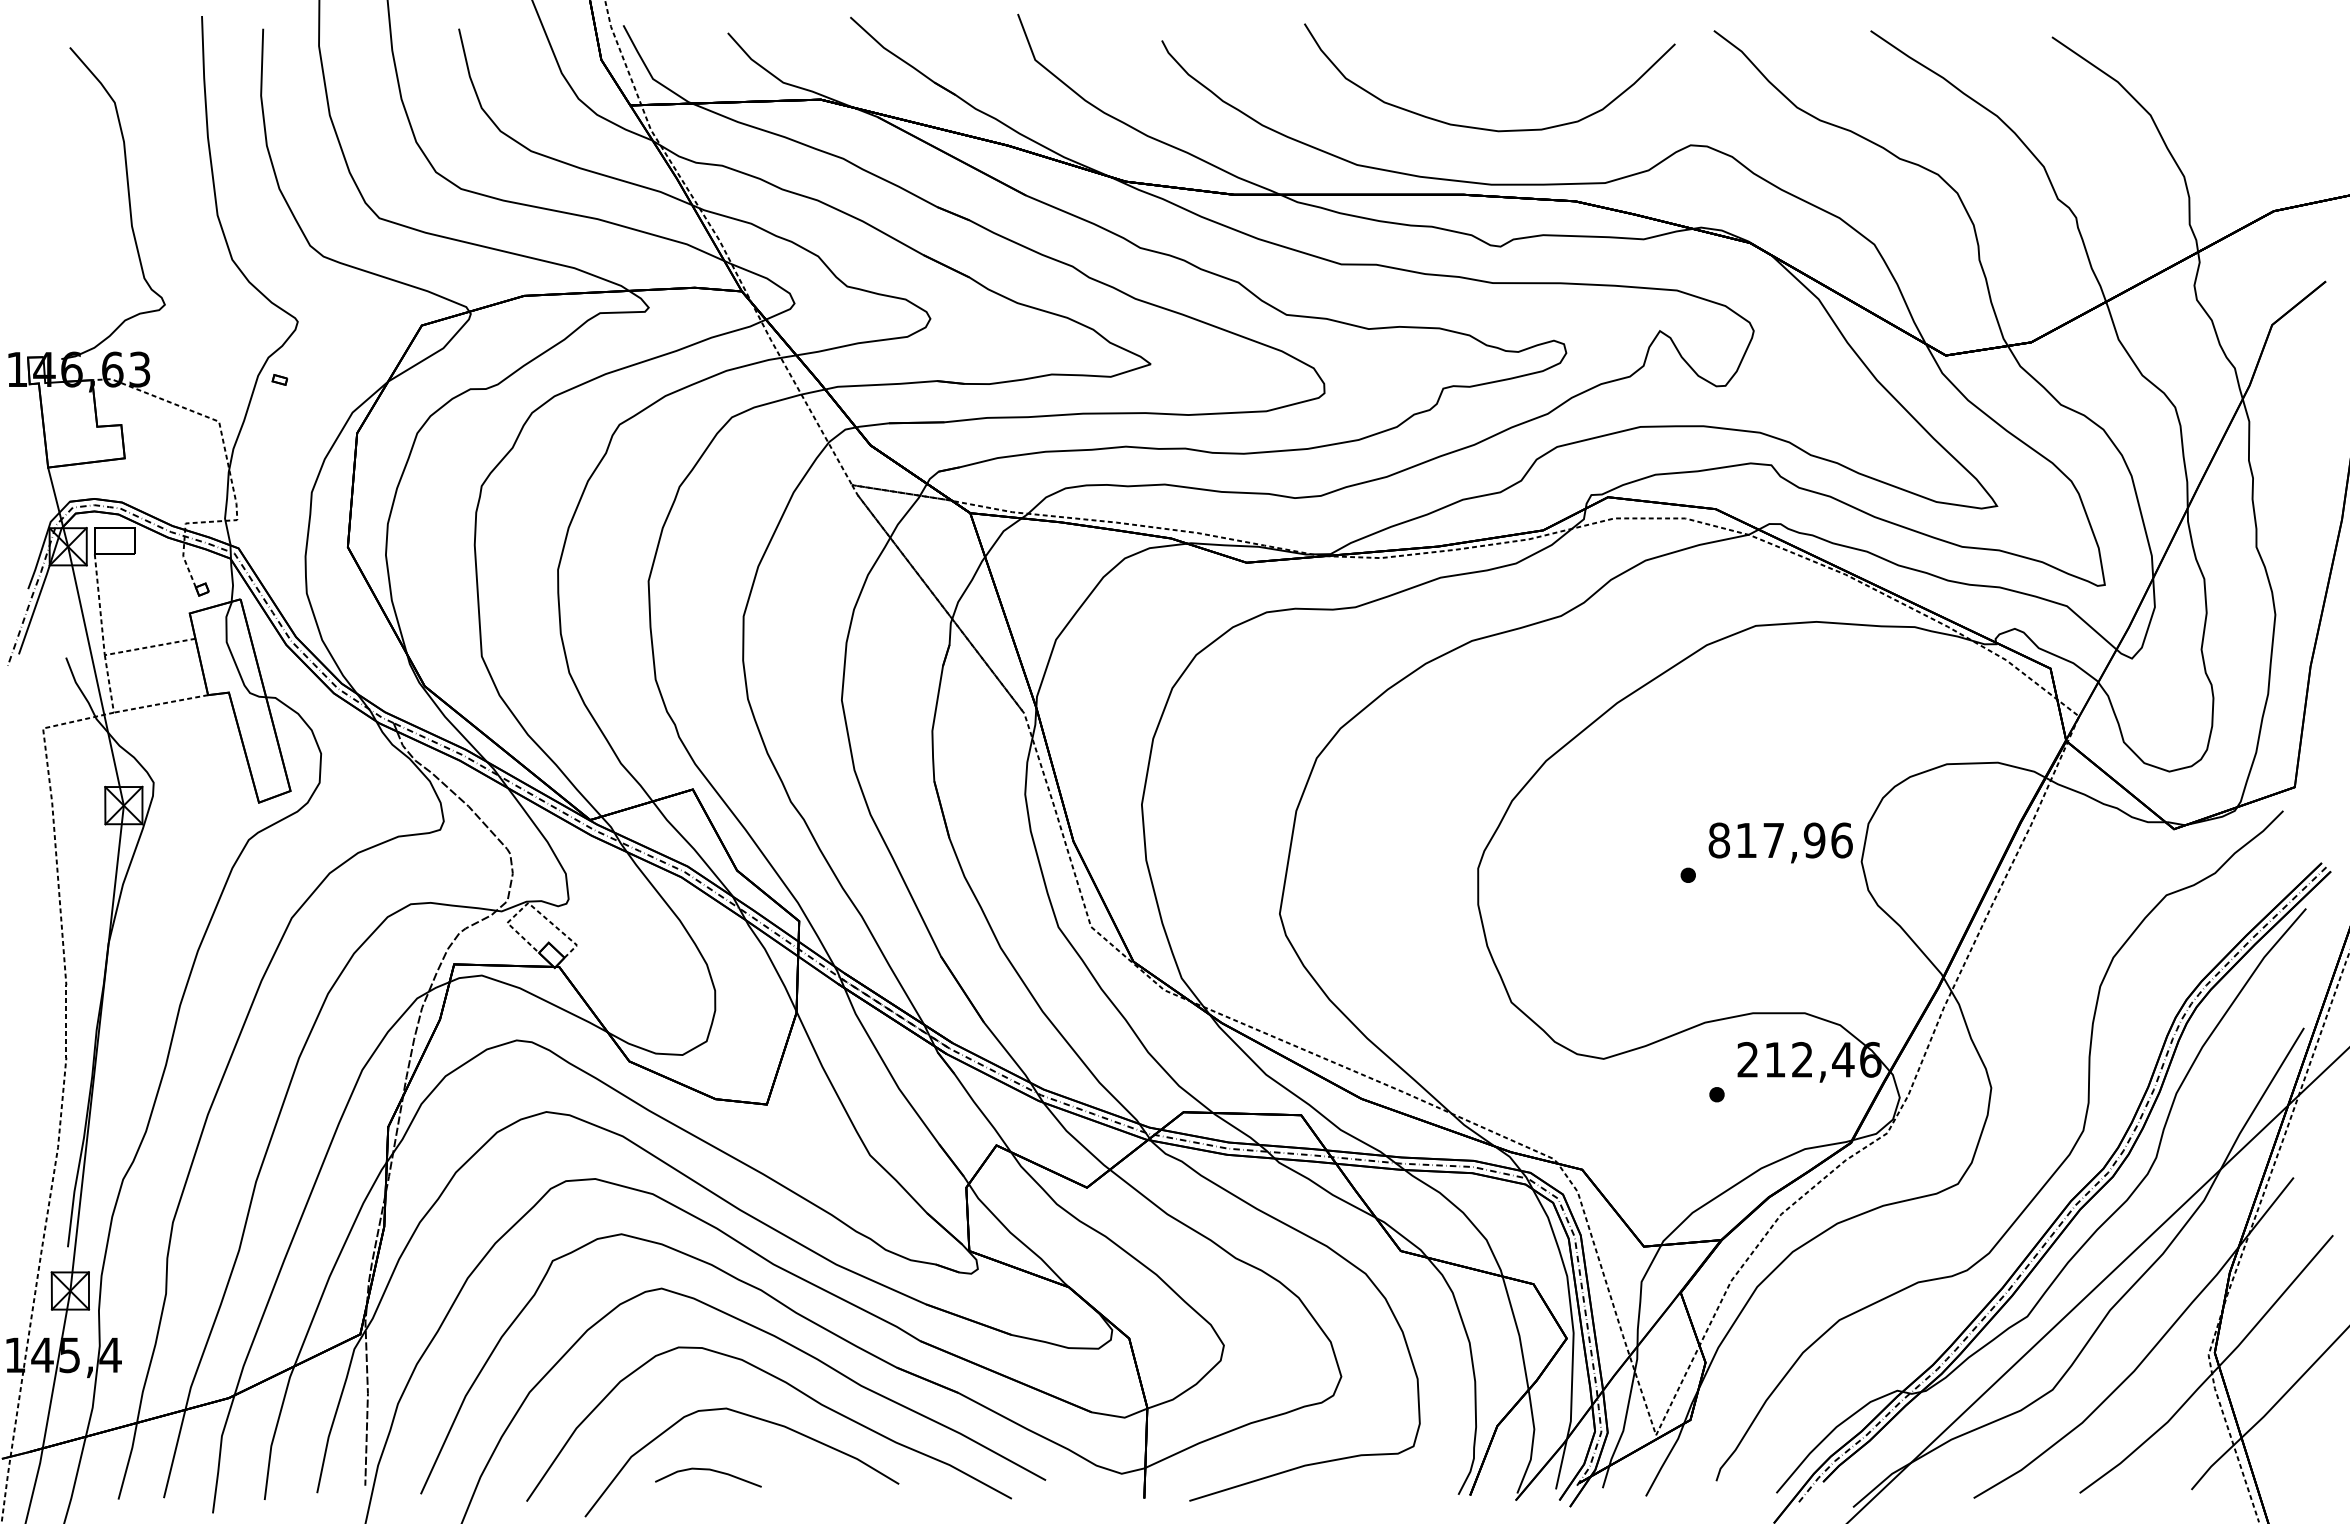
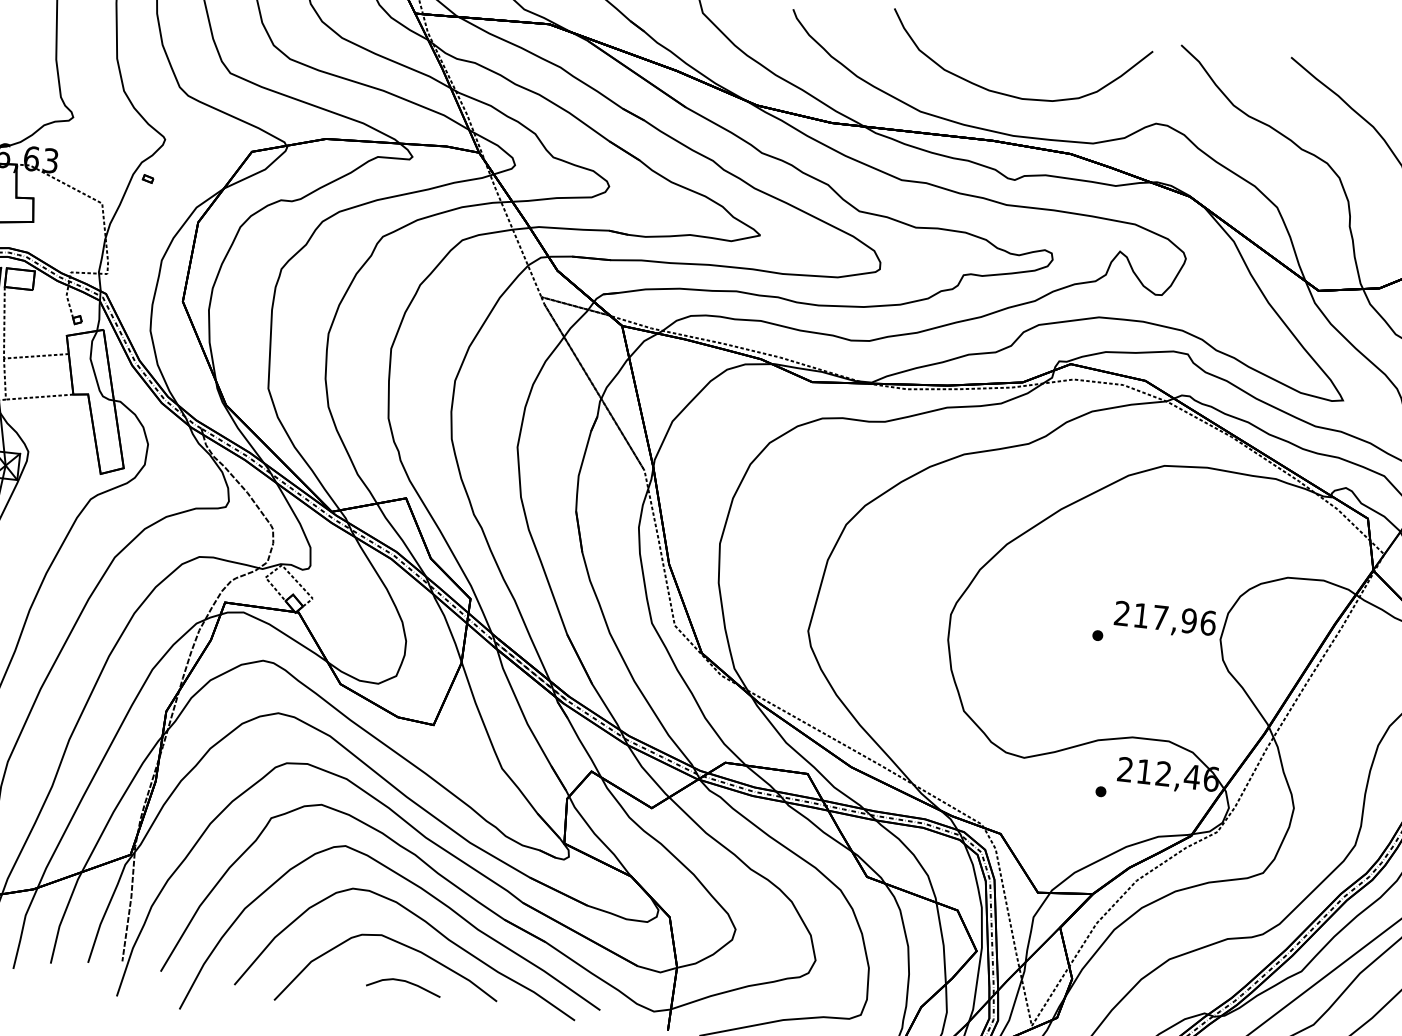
text: (1719, 840) -> (1122, 613), 817,96 -> 217,96
curve: (708, 1470) -> (404, 981), moved

